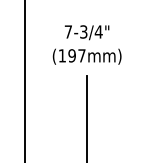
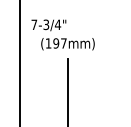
text: (86, 32) -> (48, 25), moved

